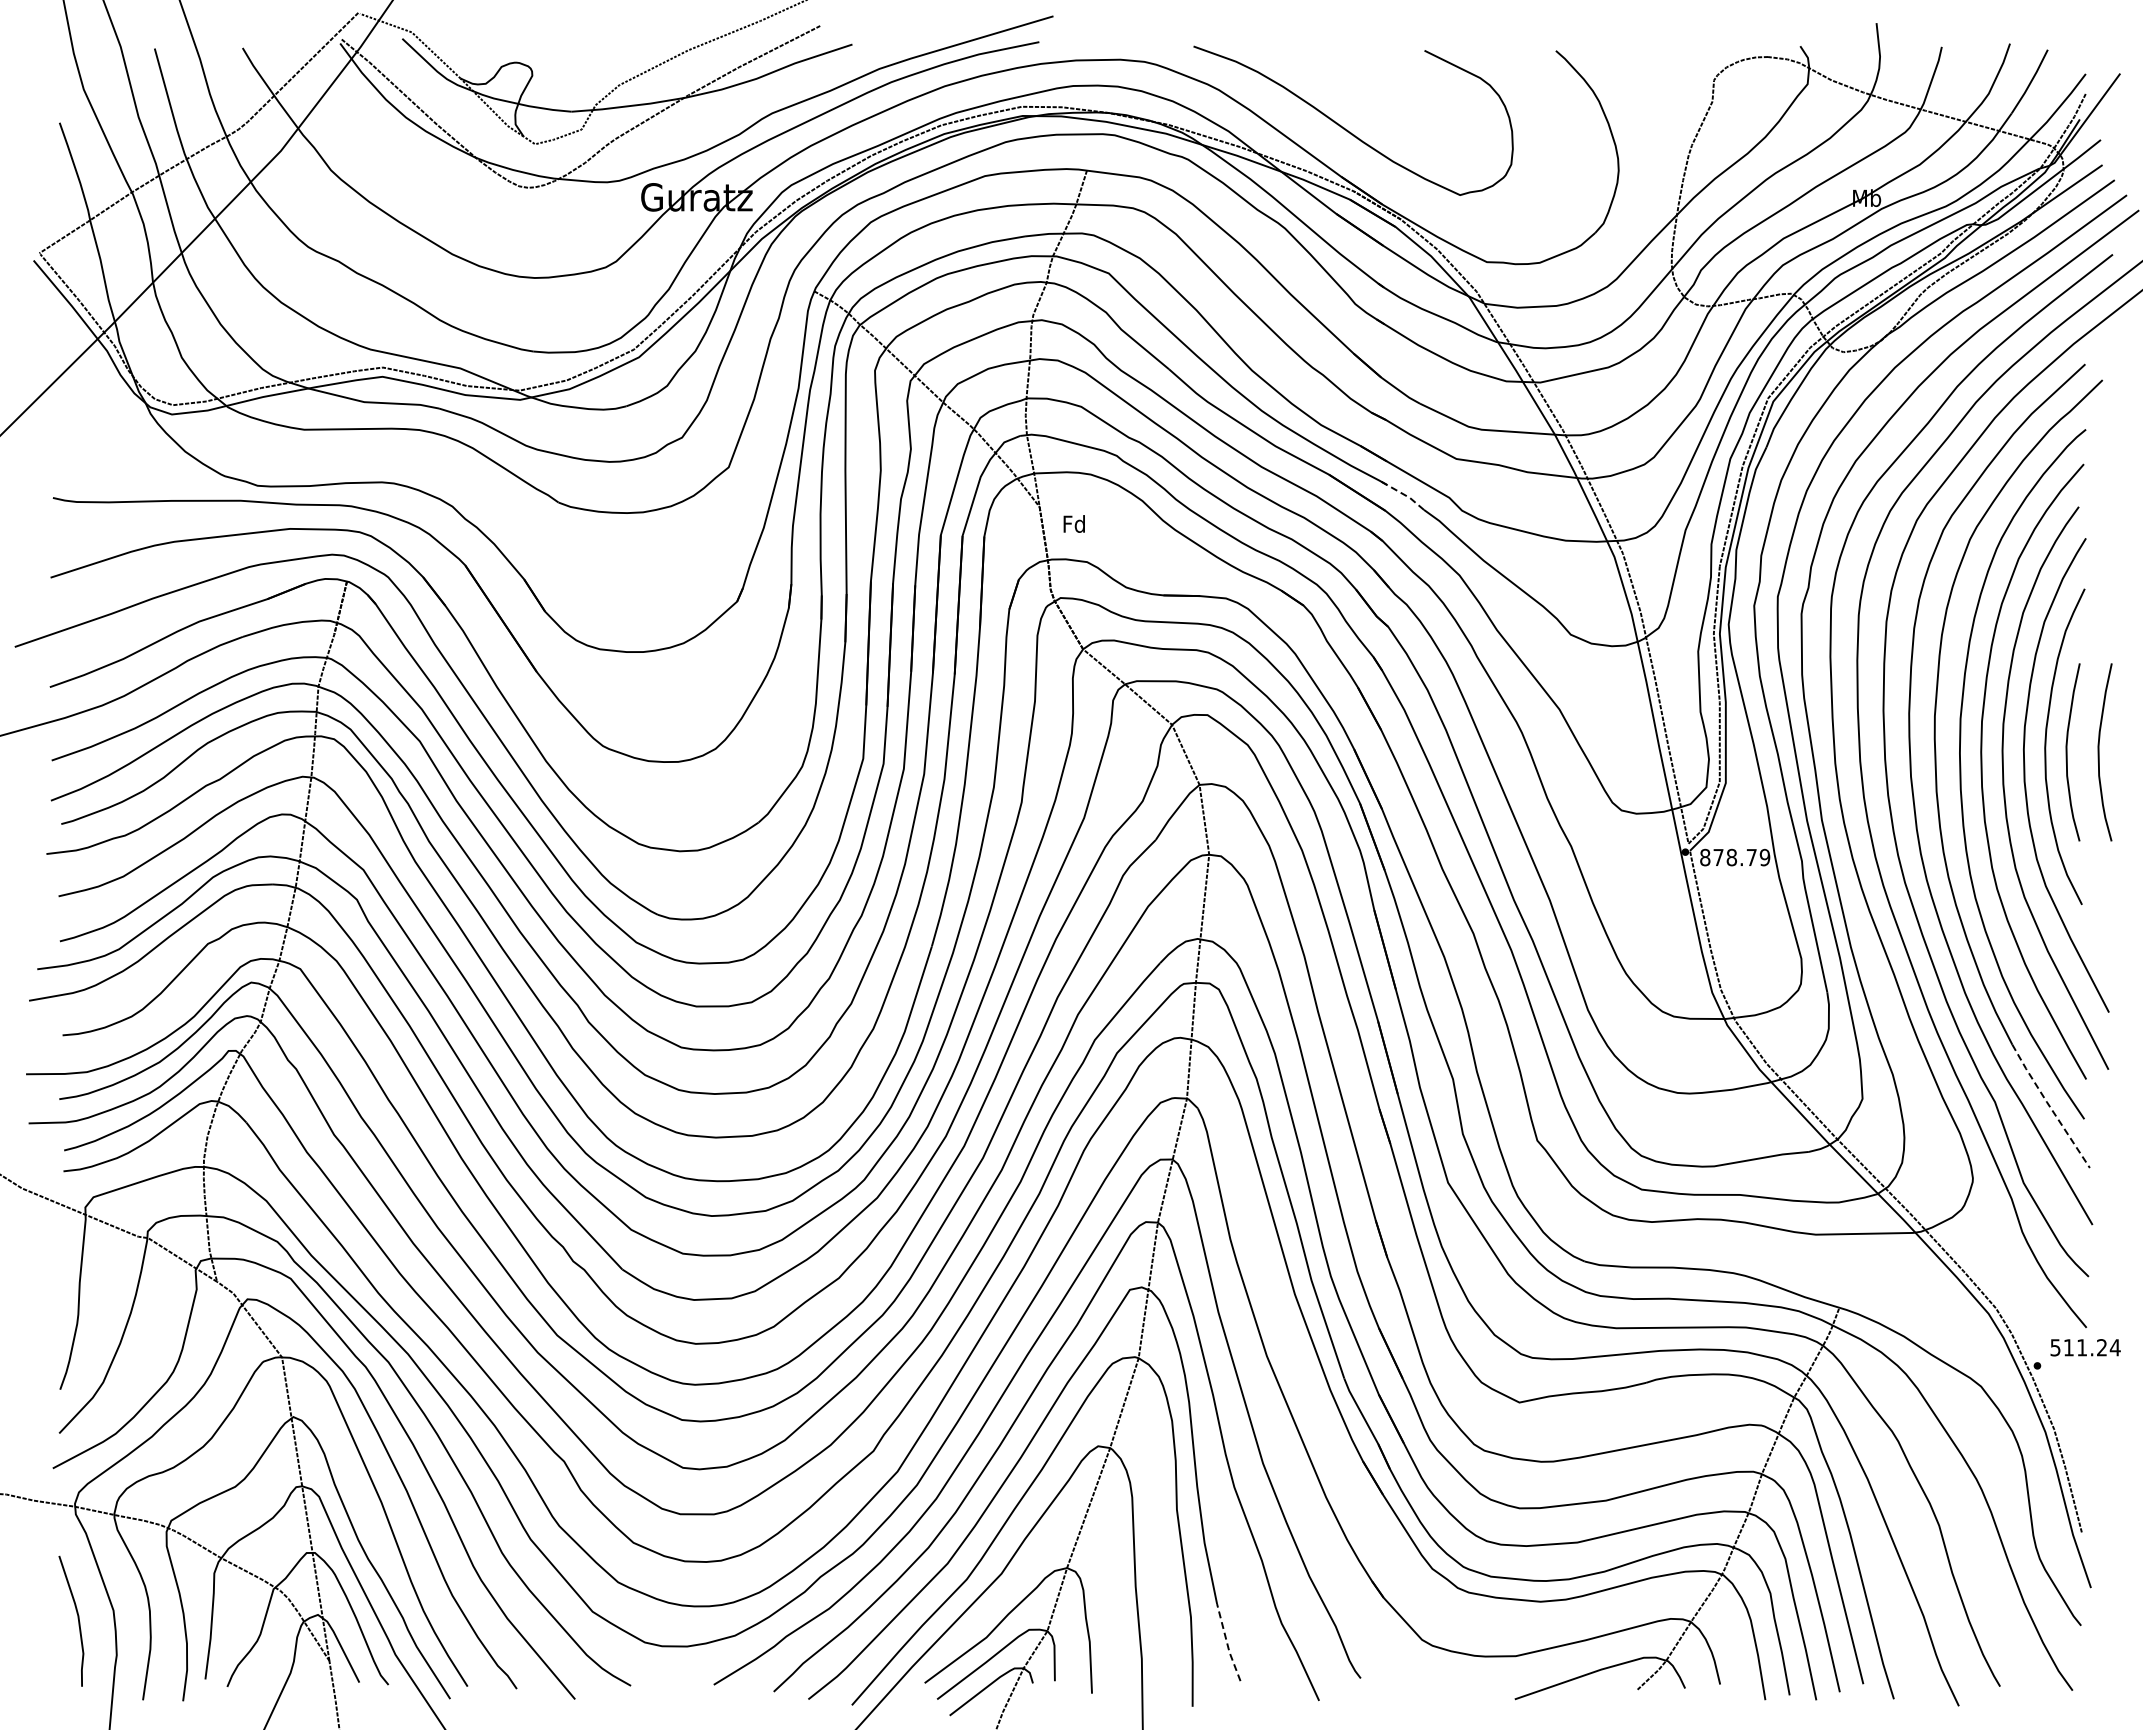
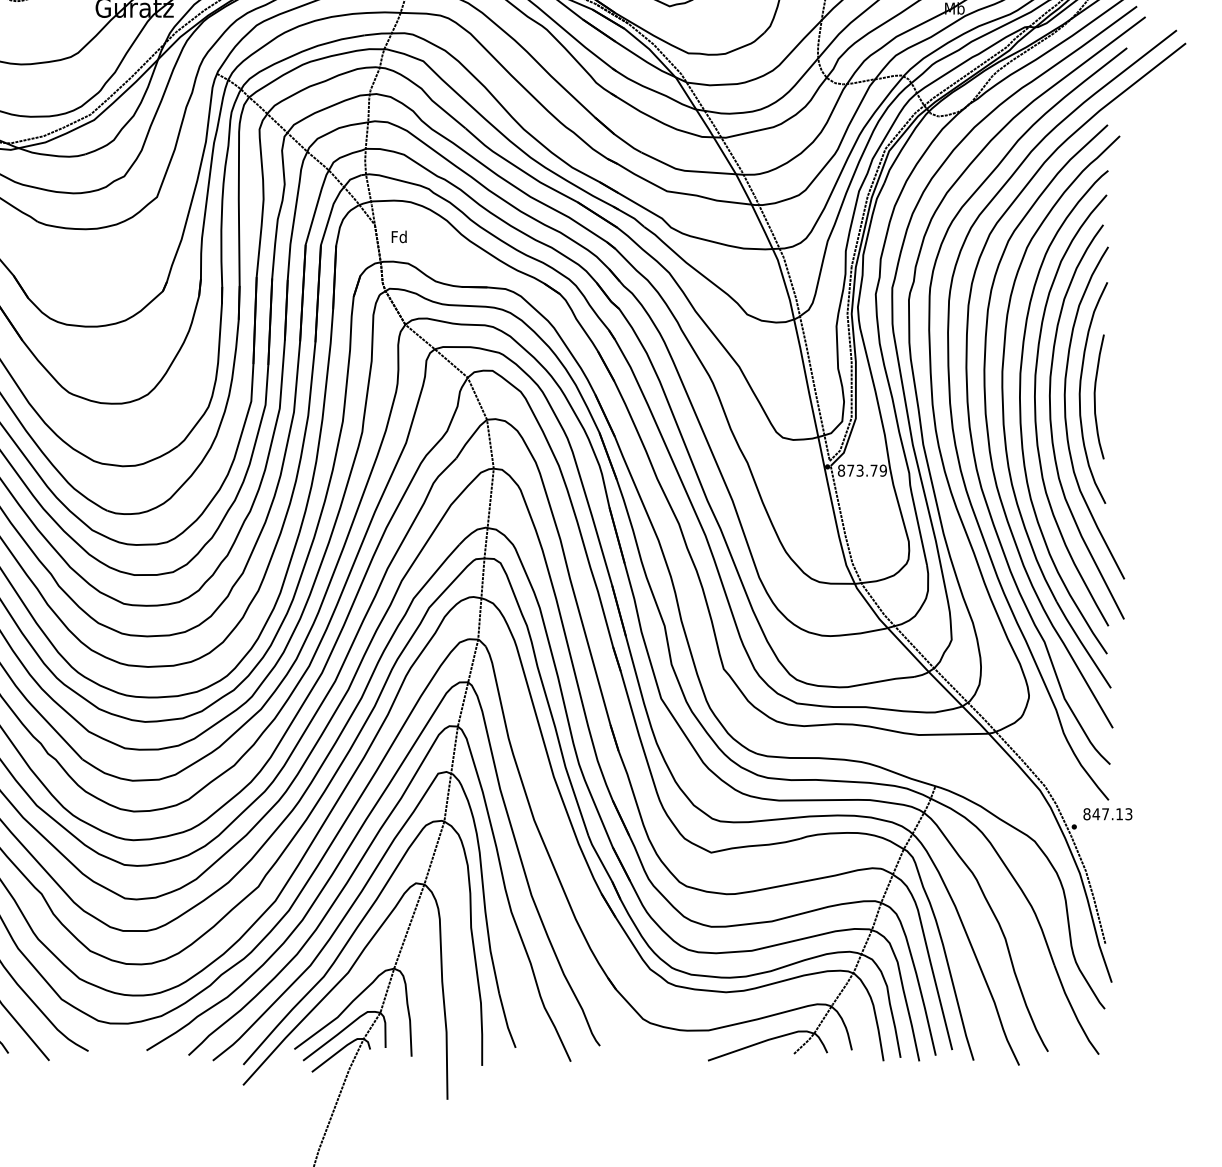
line: (1402, 493) -> (629, 215), dashed -> solid
curve: (2099, 752) -> (1117, 397), removed
text: (1731, 857) -> (859, 470), 878.79 -> 873.79
line: (2049, 1106) -> (1082, 645), dashed -> solid
text: (2085, 1347) -> (1107, 814), 511.24 -> 847.13
line: (1227, 1643) -> (506, 1021), dashed -> solid

